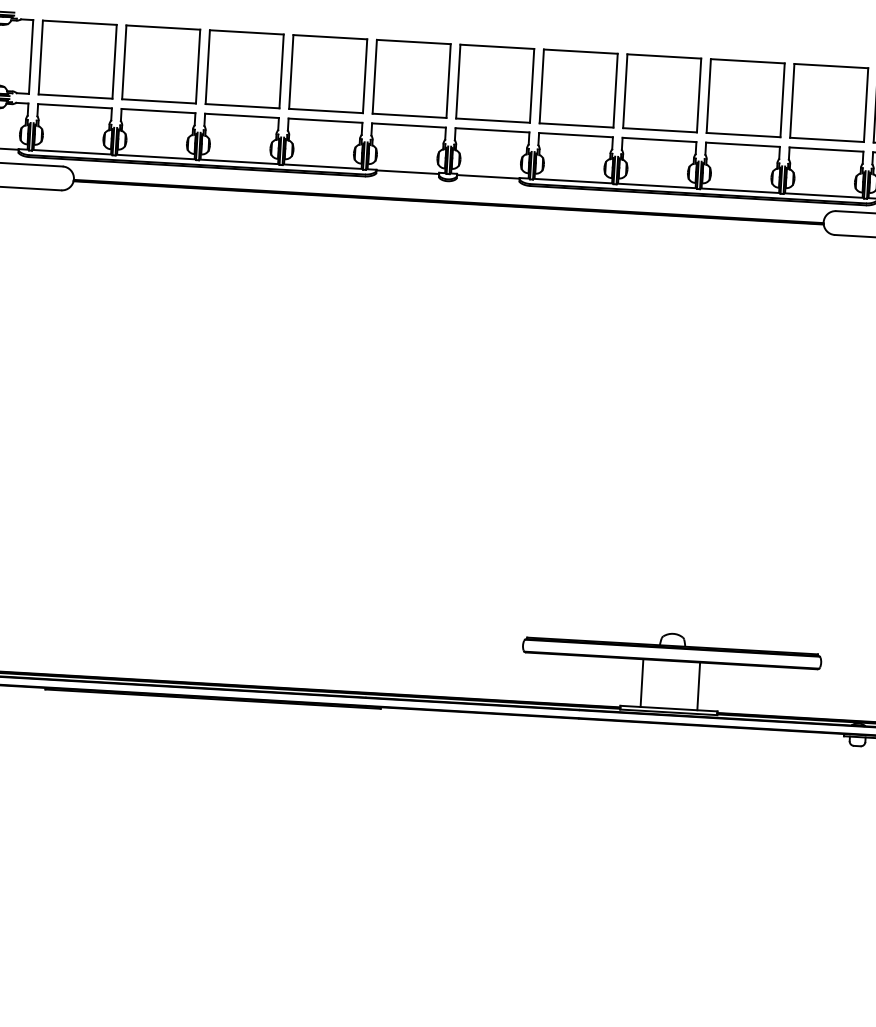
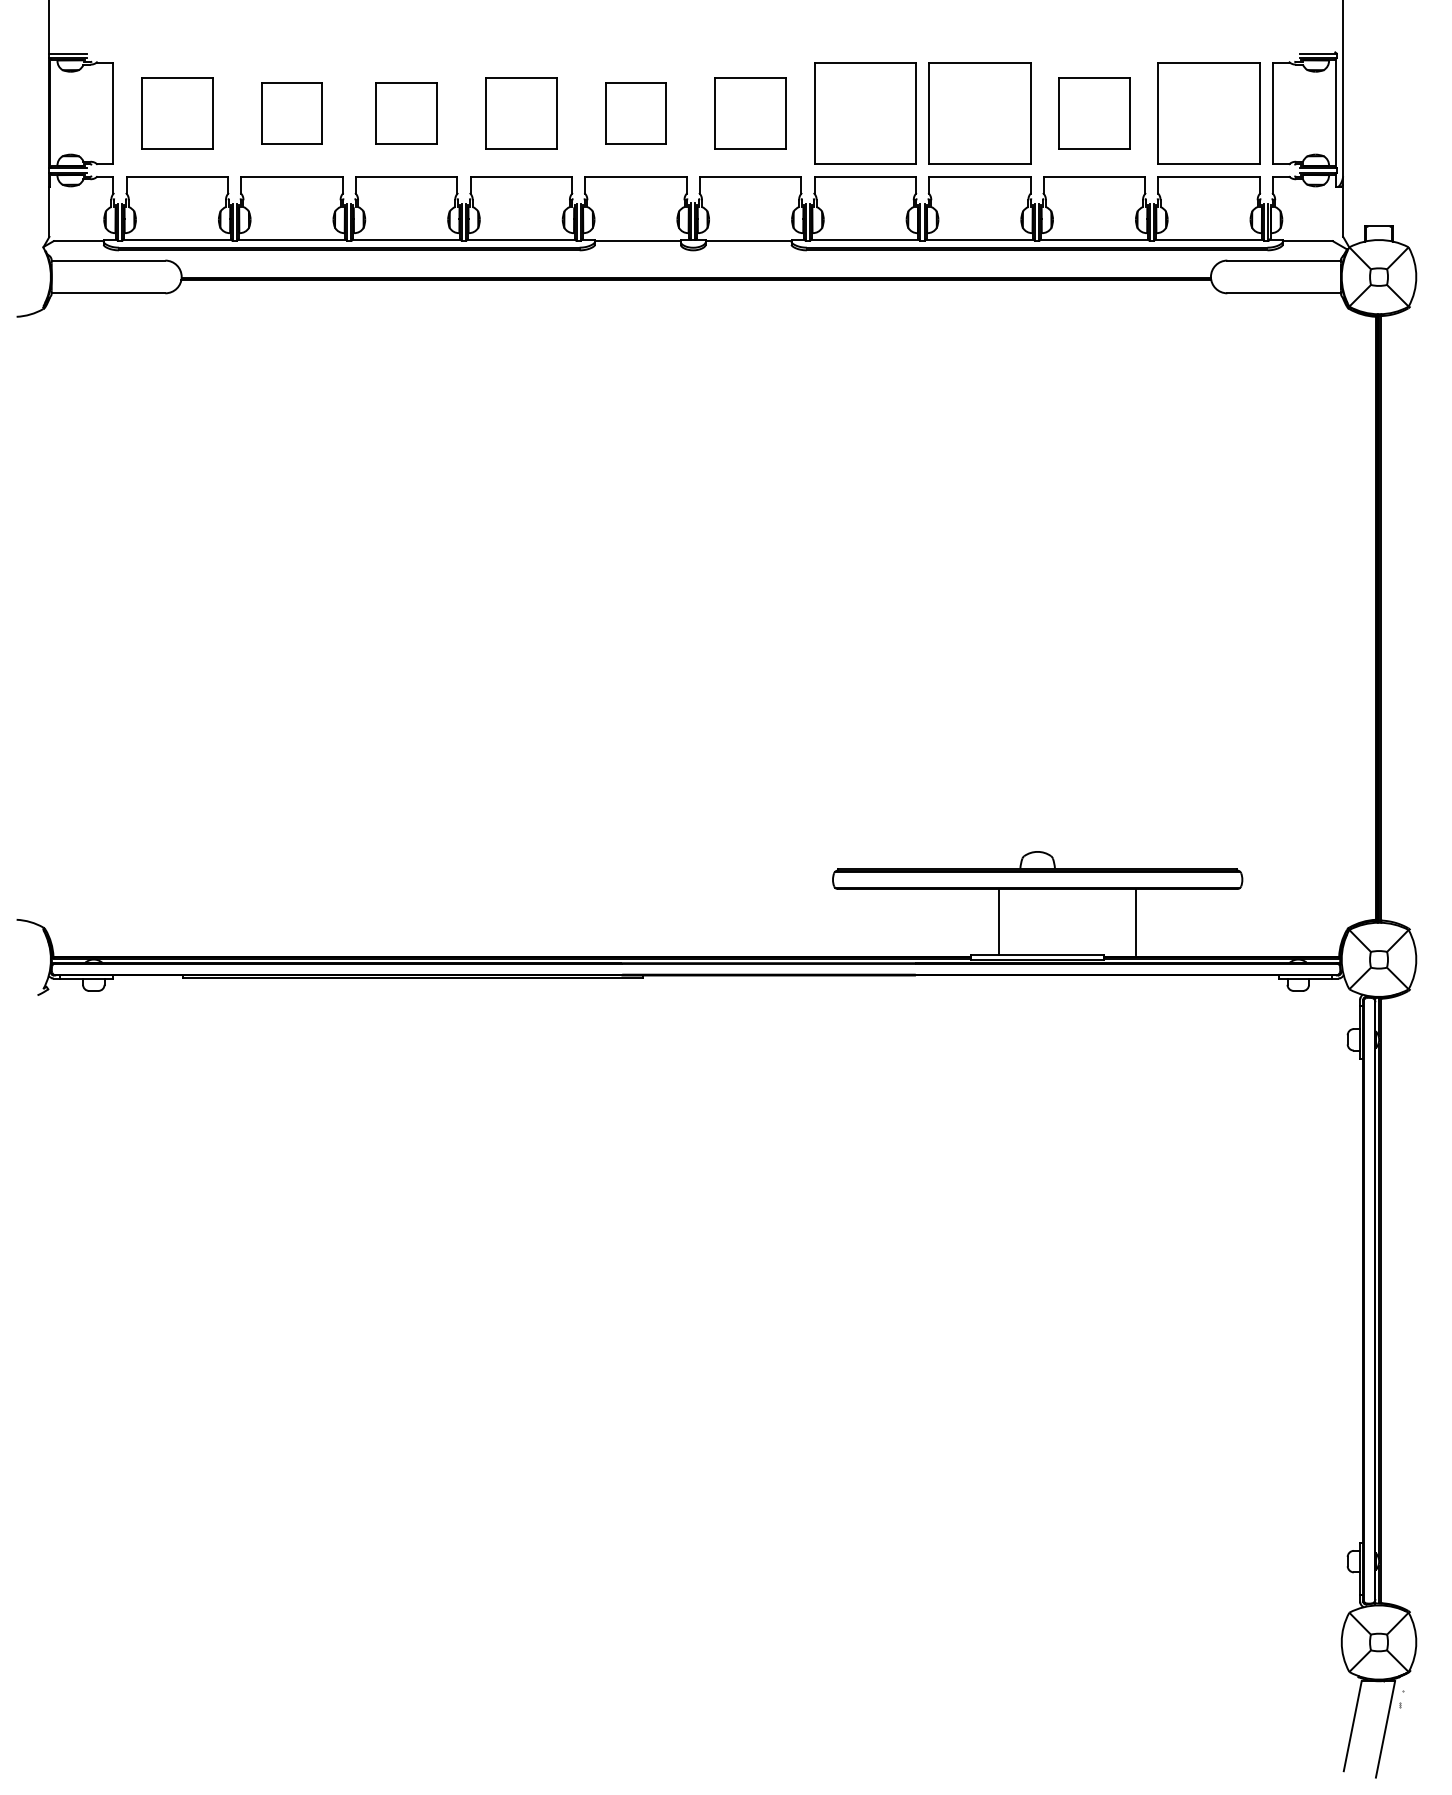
part: (77, 59) -> (177, 113), size x0.7
part: (160, 64) -> (291, 113), size x0.6
part: (244, 69) -> (406, 113), size x0.6
part: (328, 74) -> (521, 113), size x0.7
part: (411, 79) -> (635, 113), size x0.6
part: (495, 83) -> (750, 113), size x0.7
part: (745, 98) -> (1094, 113), size x0.7
line: (698, 686) -> (1135, 921), moved

